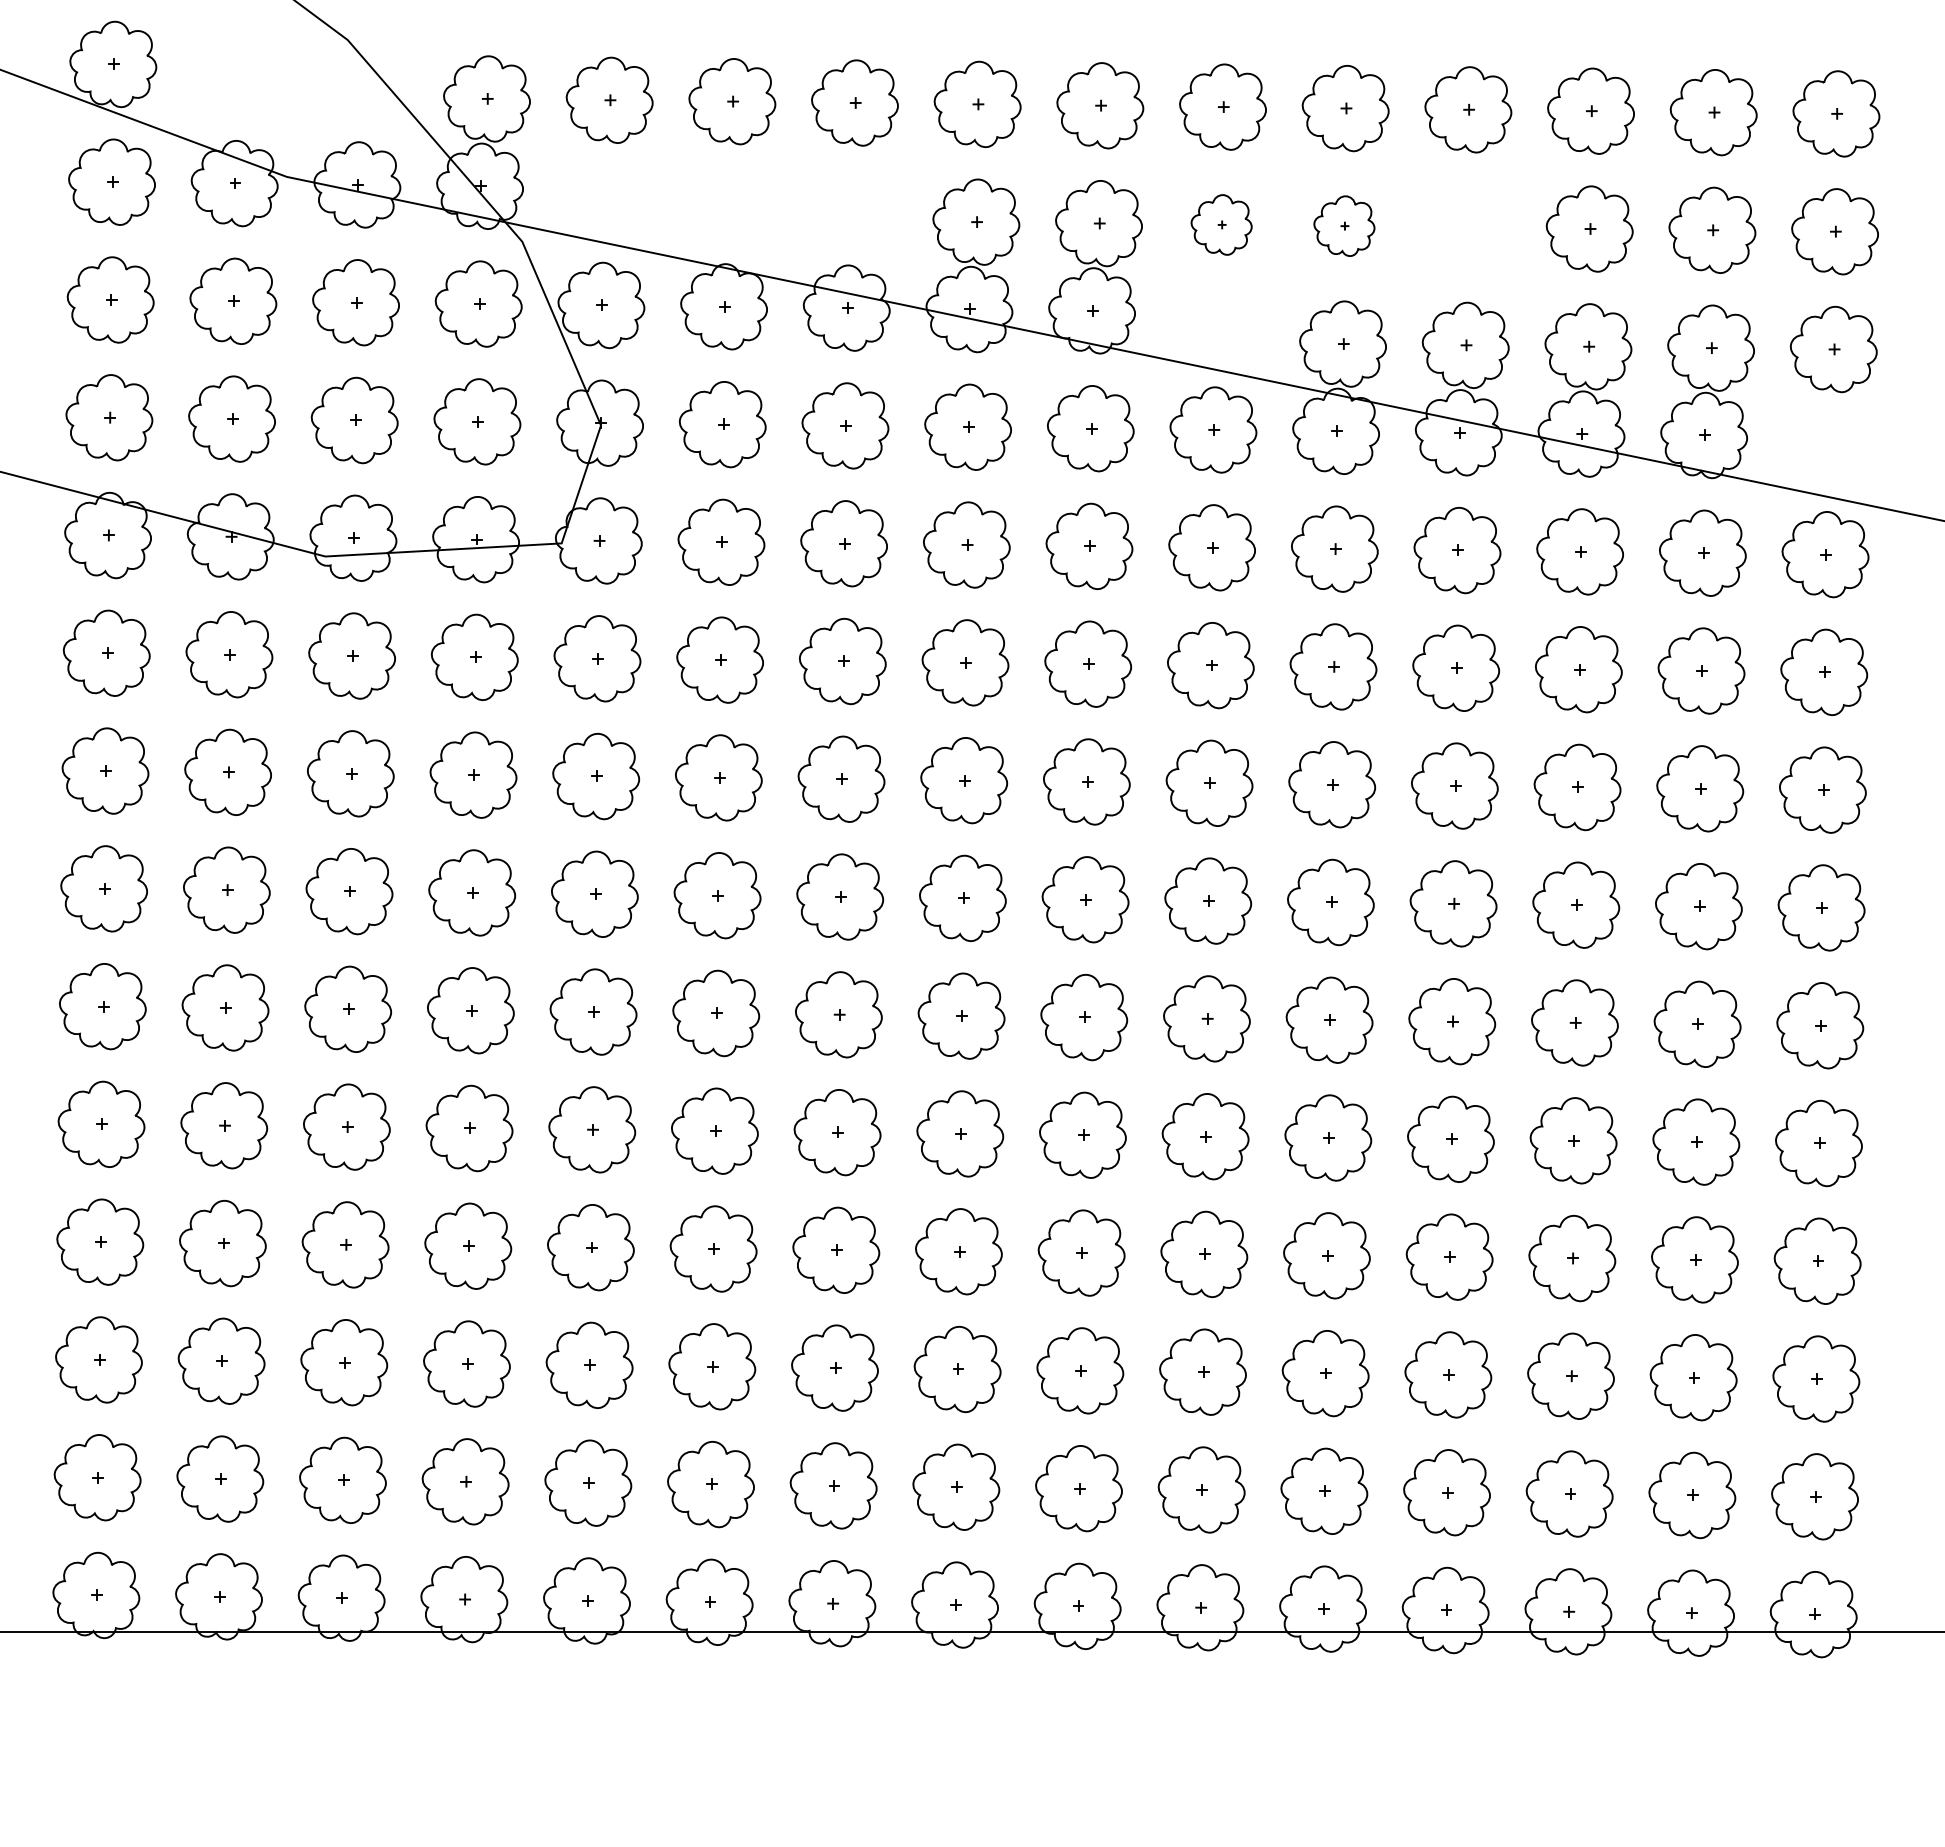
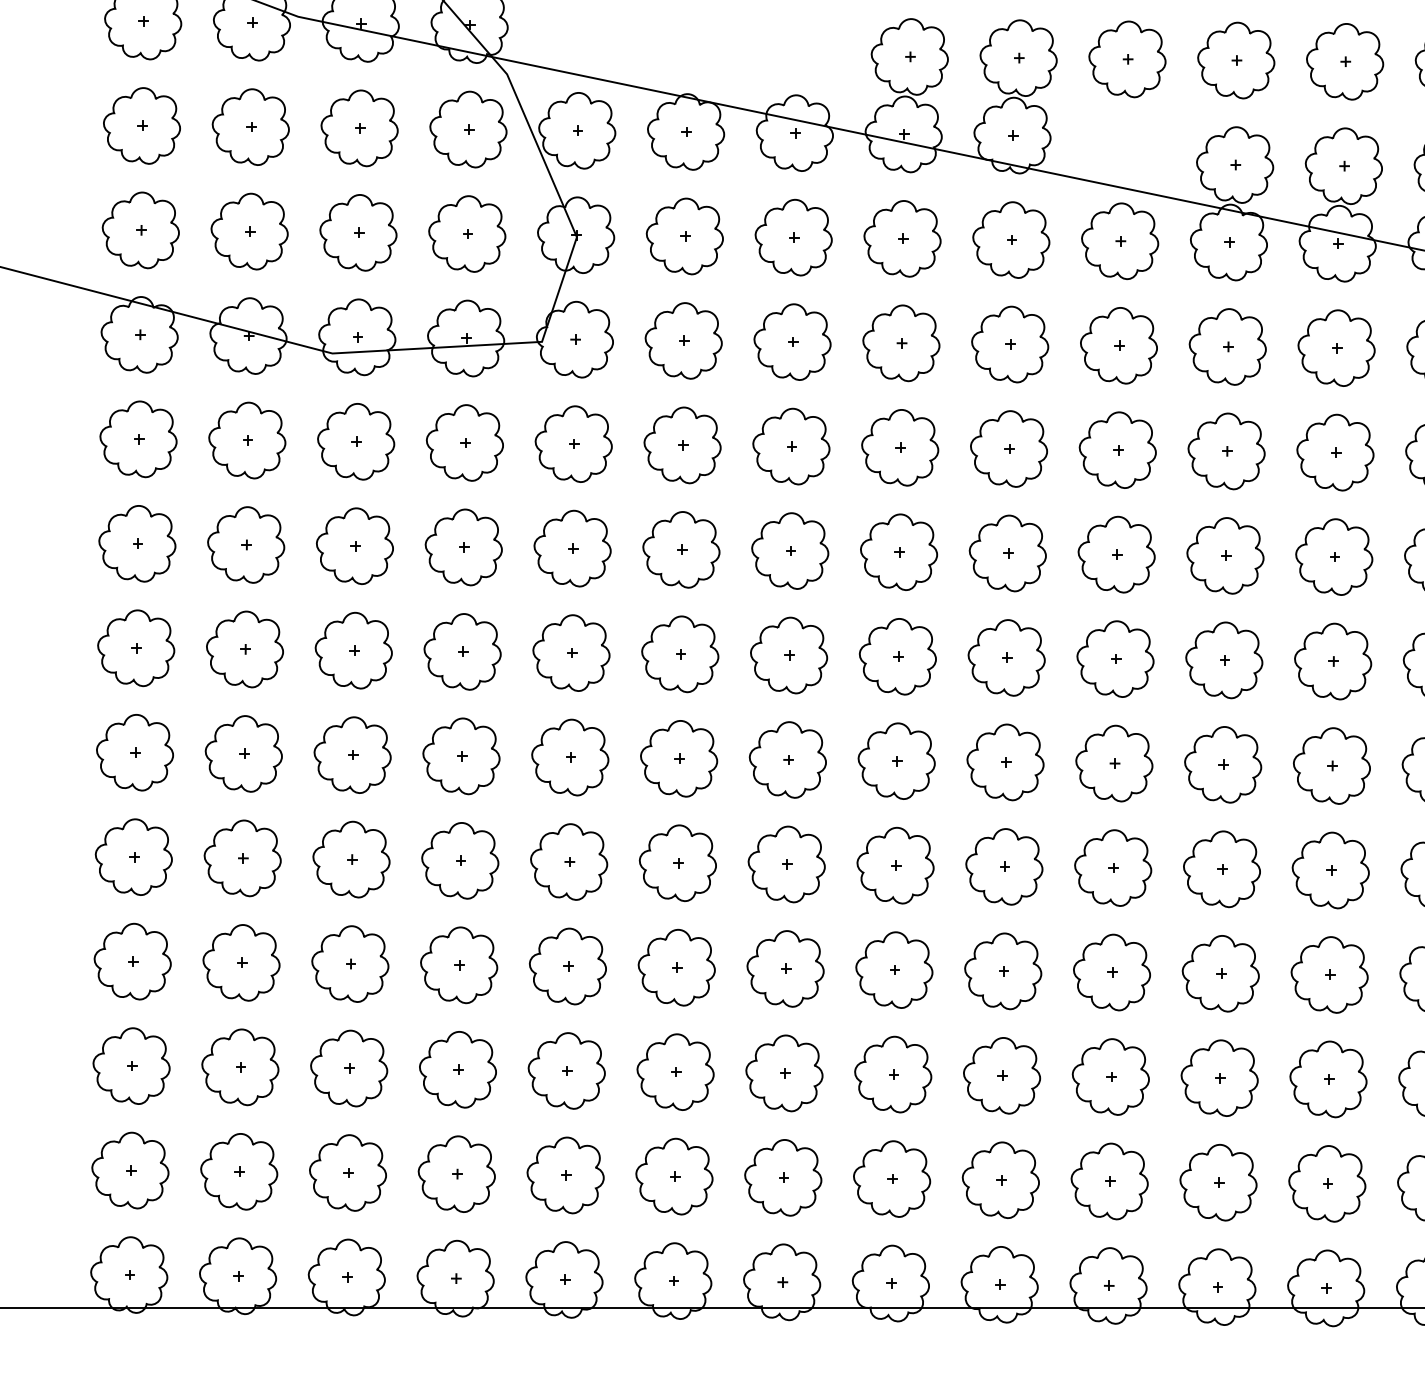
part: (1221, 224) -> (1127, 58), size x1.43
part: (1344, 225) -> (1236, 59), size x1.43
part: (1466, 227) -> (1344, 61), added

